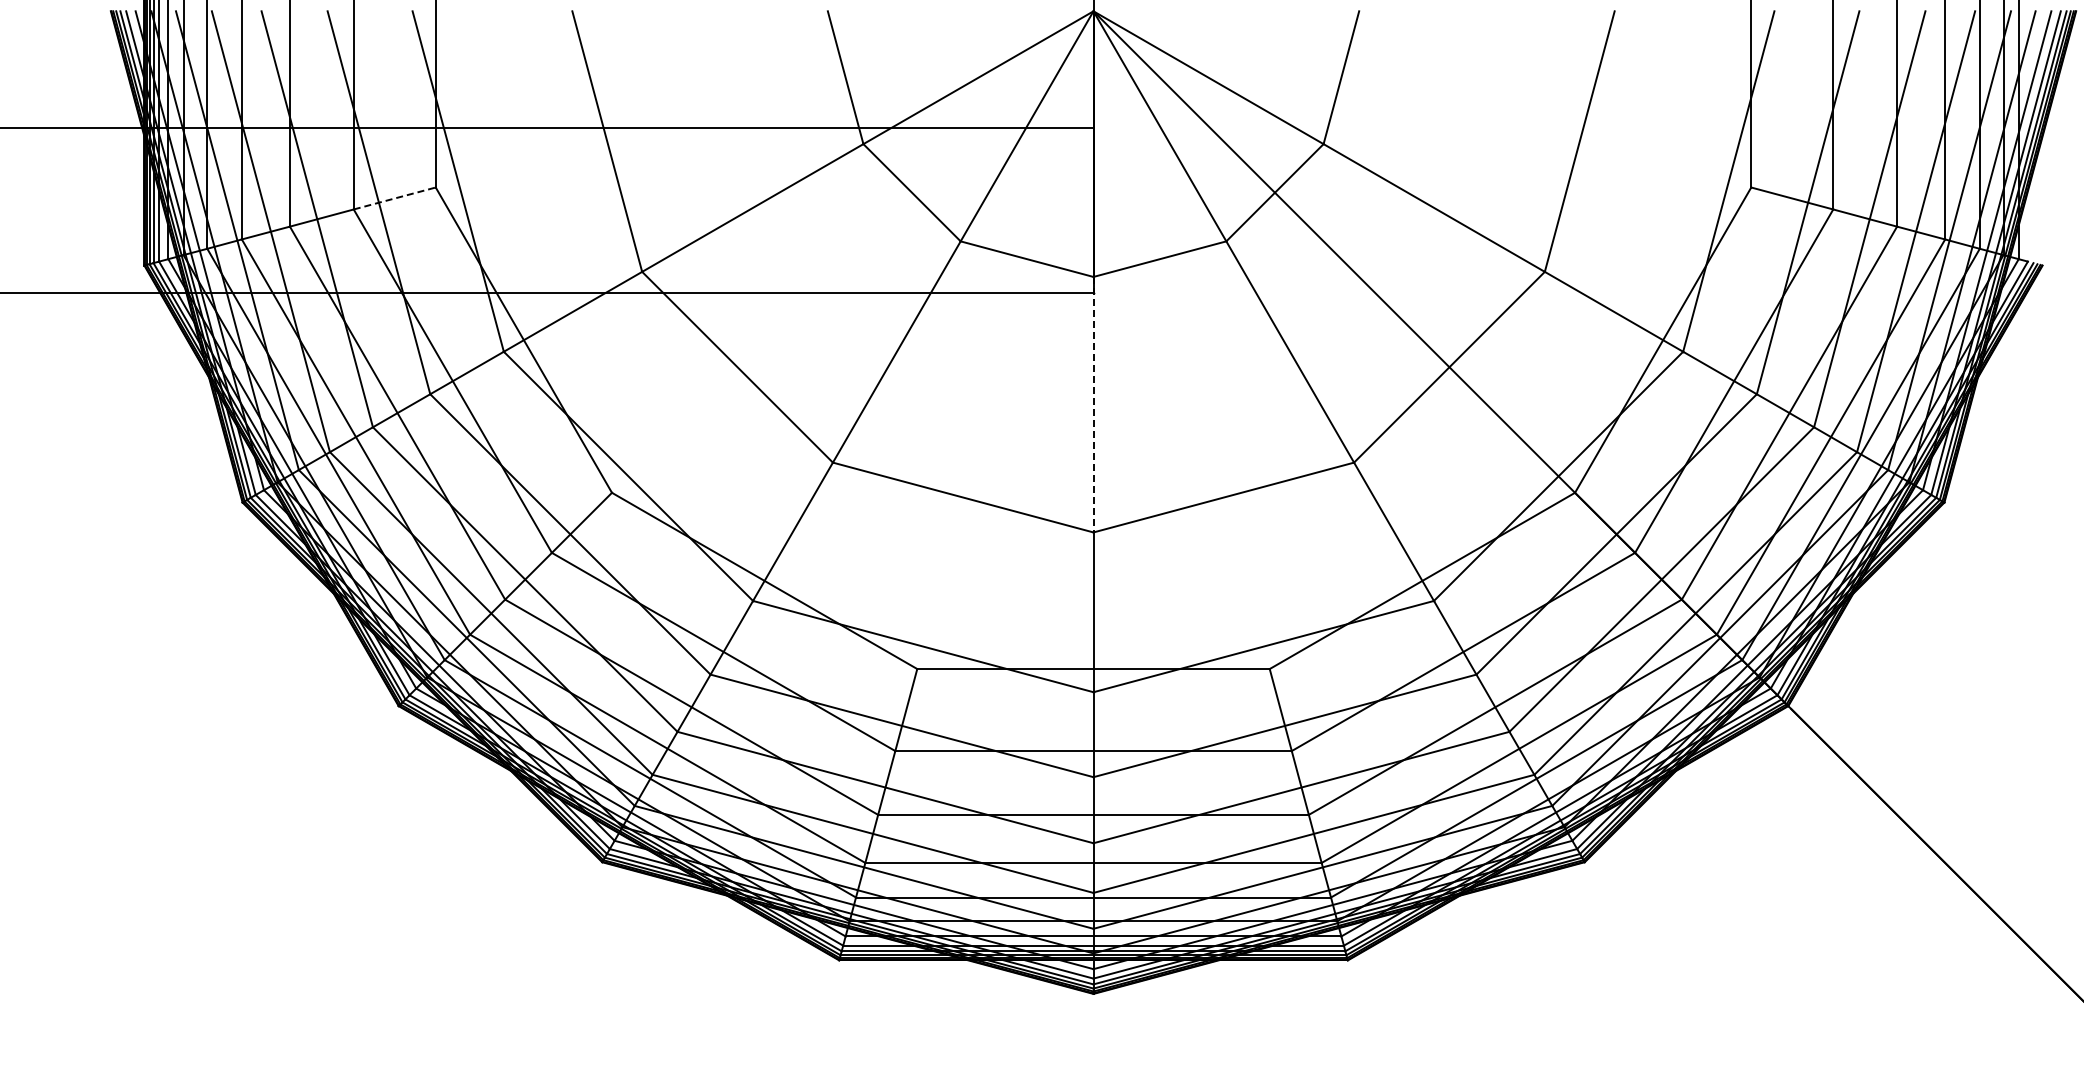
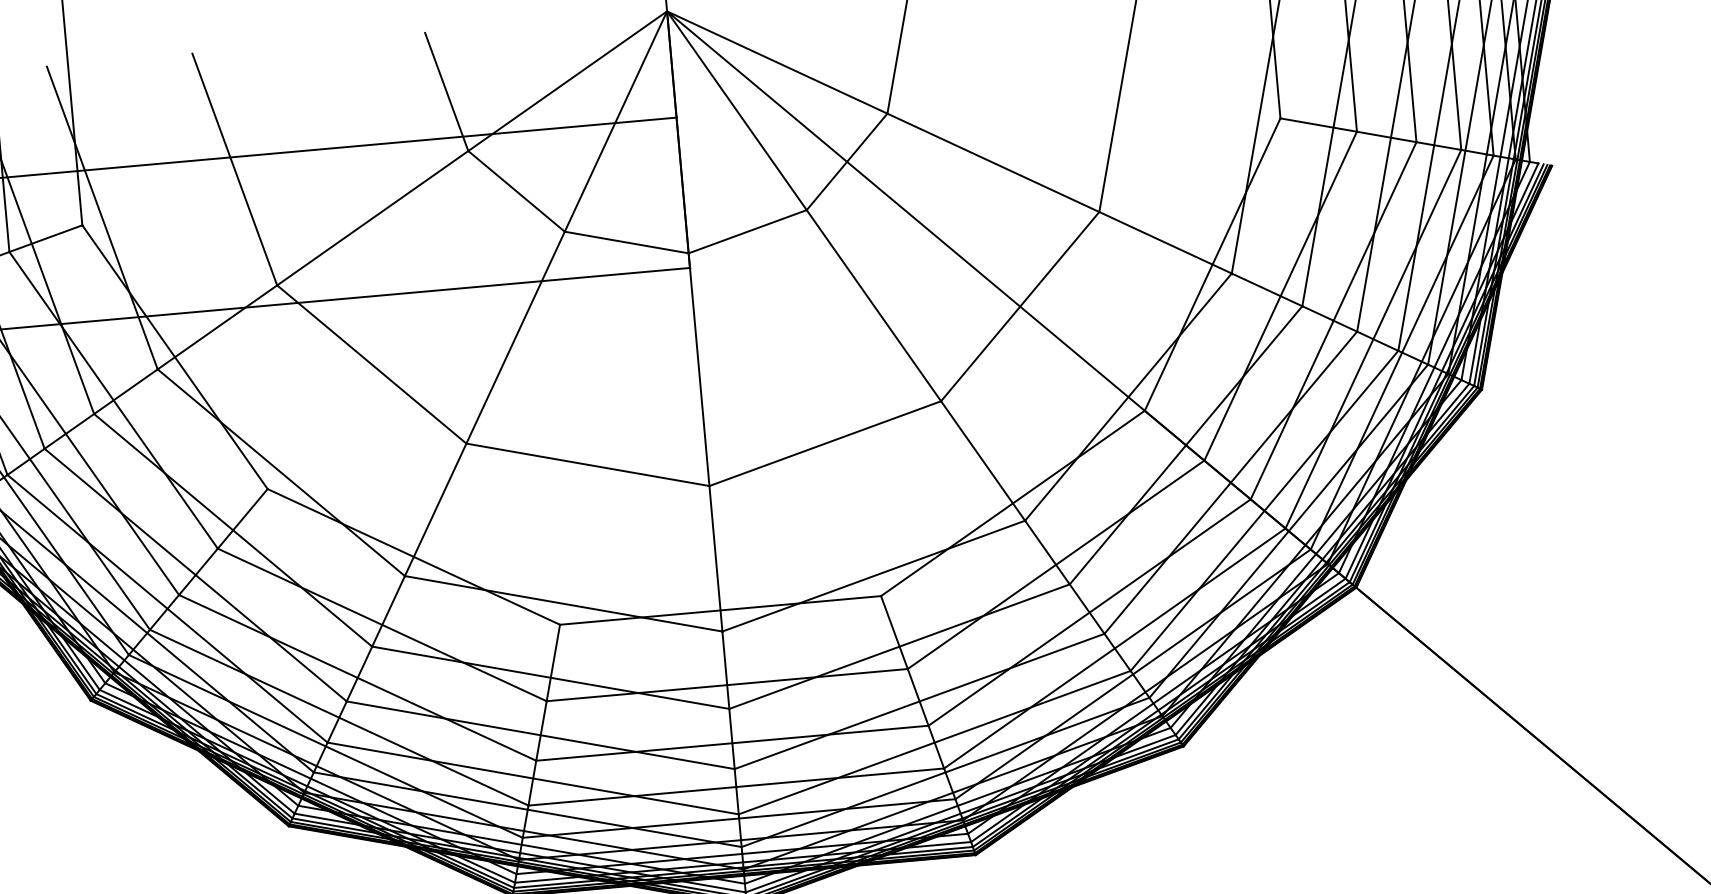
line: (395, 198) -> (46, 238), dashed -> solid
line: (1093, 404) -> (699, 369), dashed -> solid

